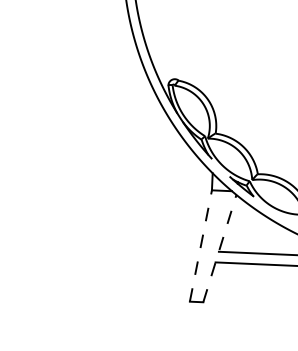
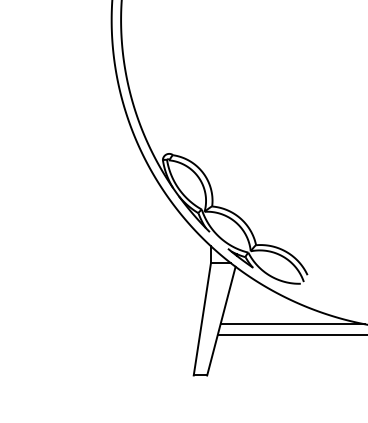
line: (201, 246) -> (202, 319), dashed -> solid
line: (219, 247) -> (221, 320), dashed -> solid

